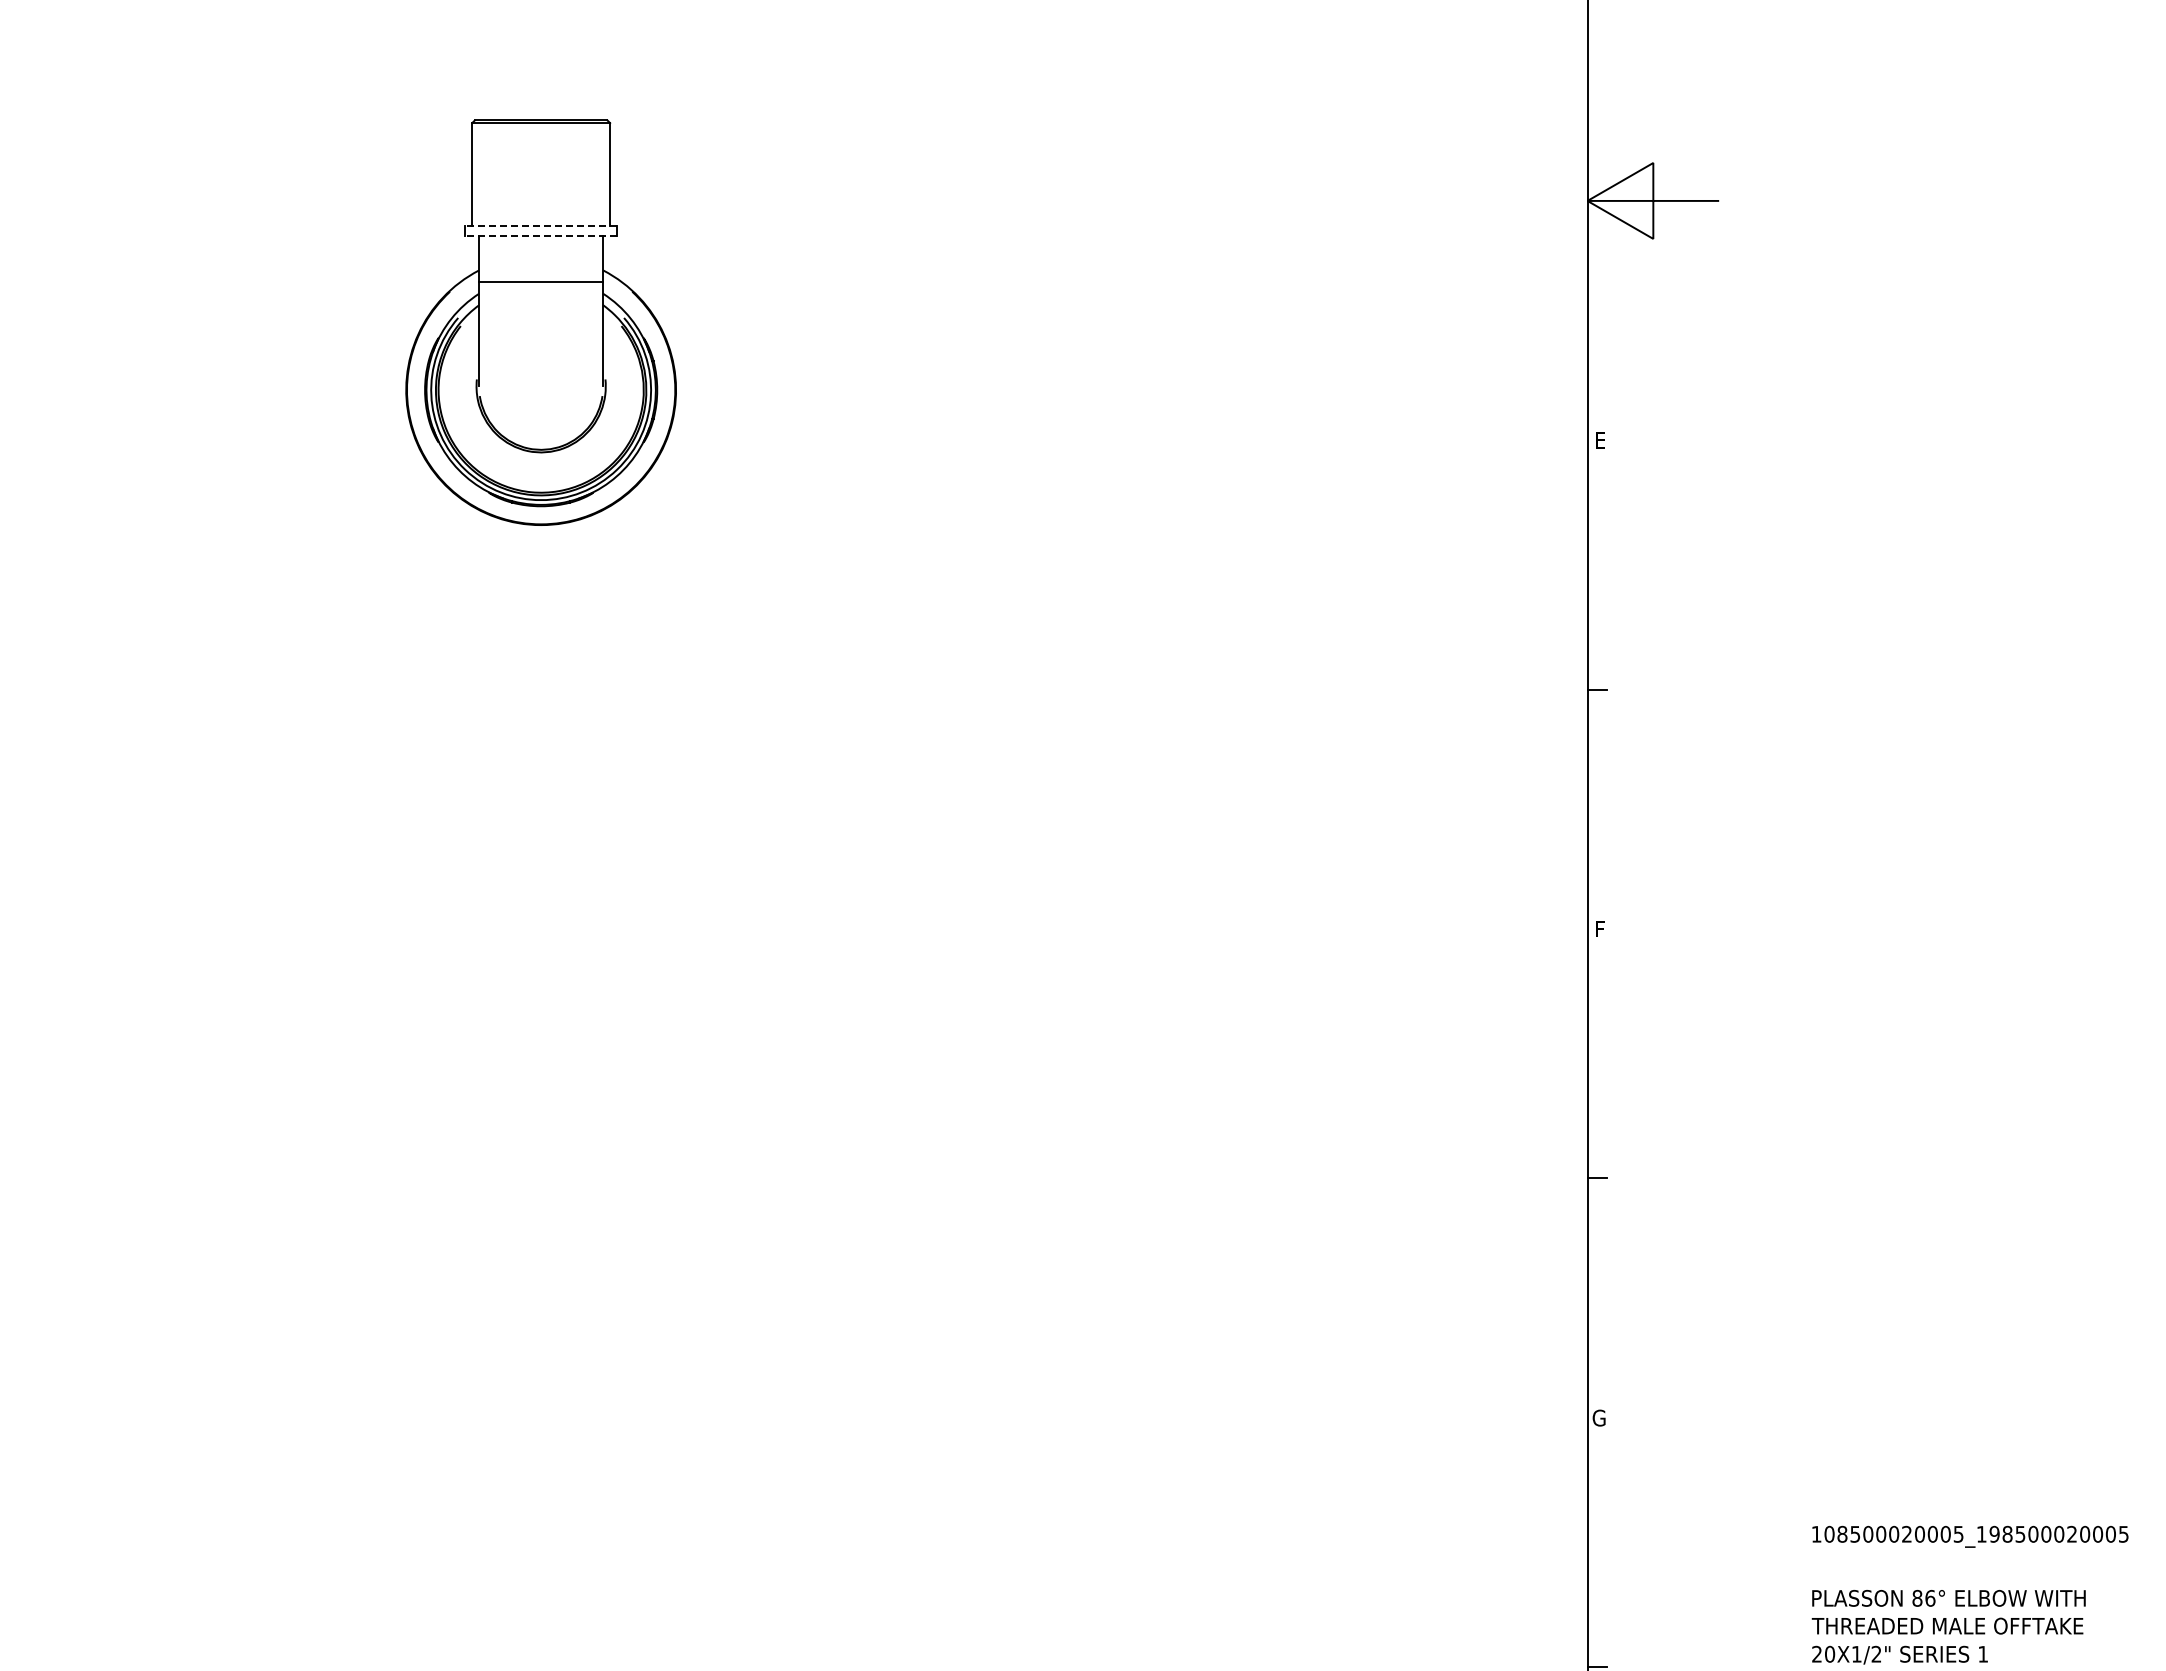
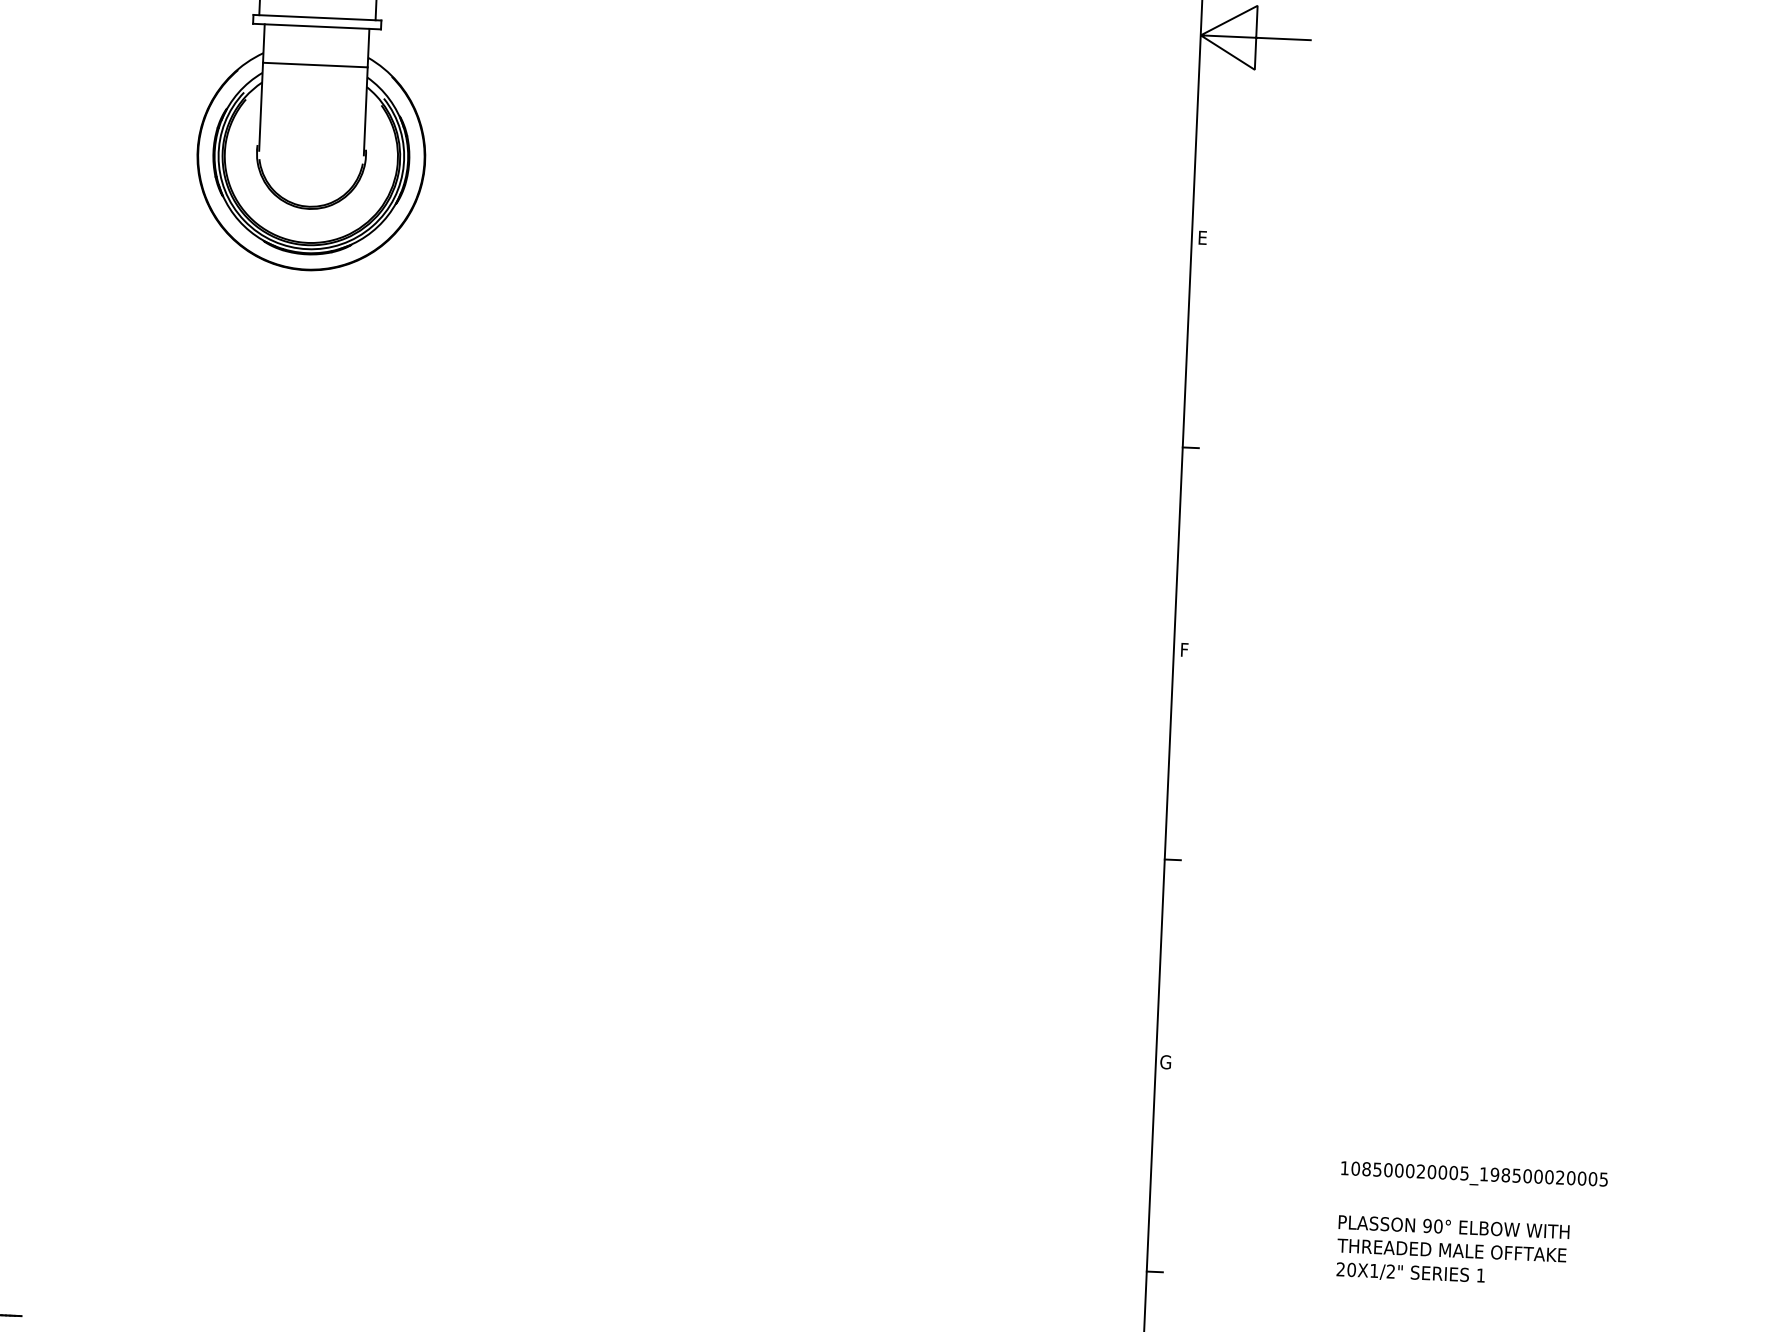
line: (541, 225) -> (317, 17), dashed -> solid
line: (541, 236) -> (317, 26), dashed -> solid
text: (1923, 1598) -> (1432, 1226), 86° -> 90°

